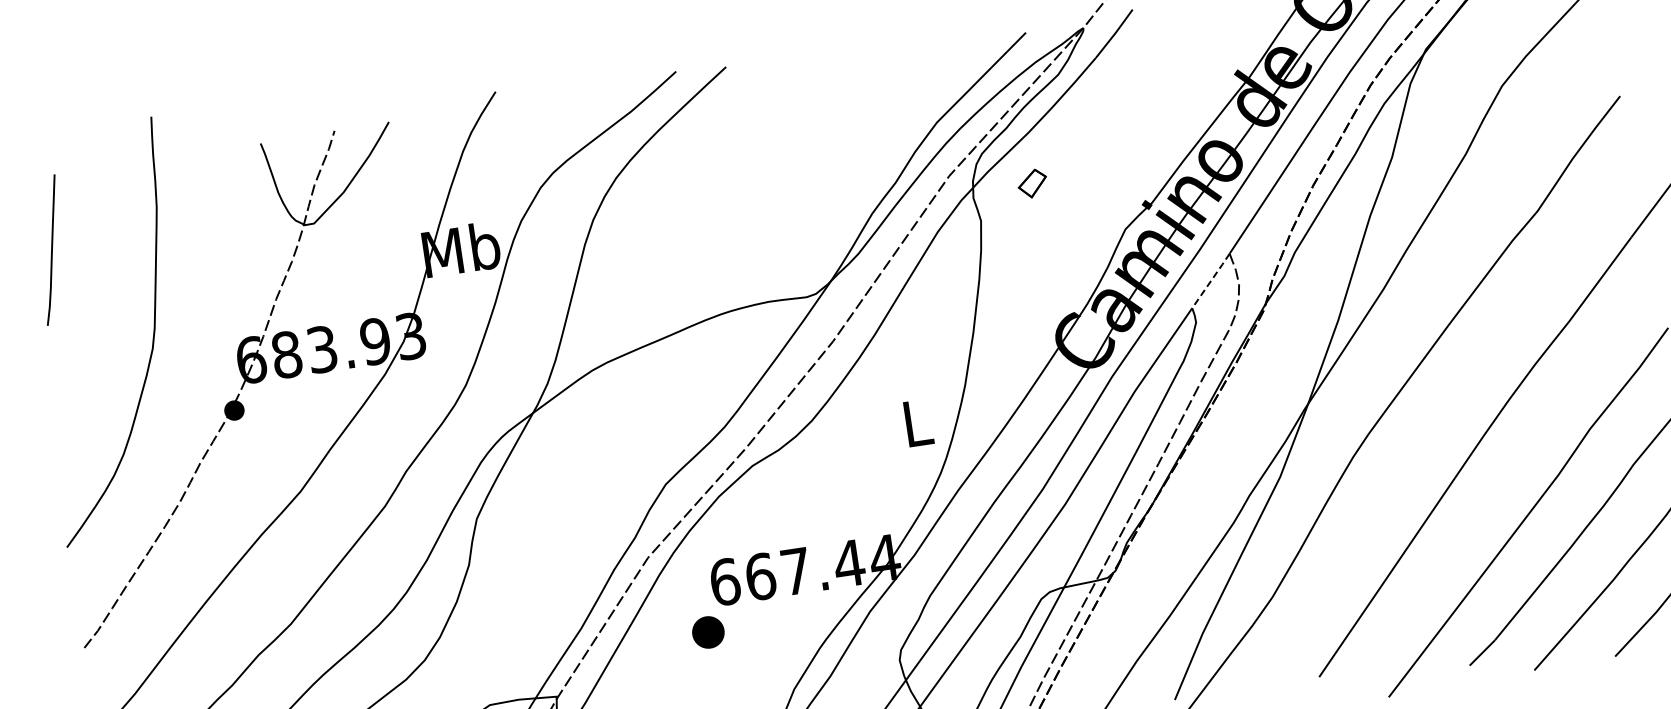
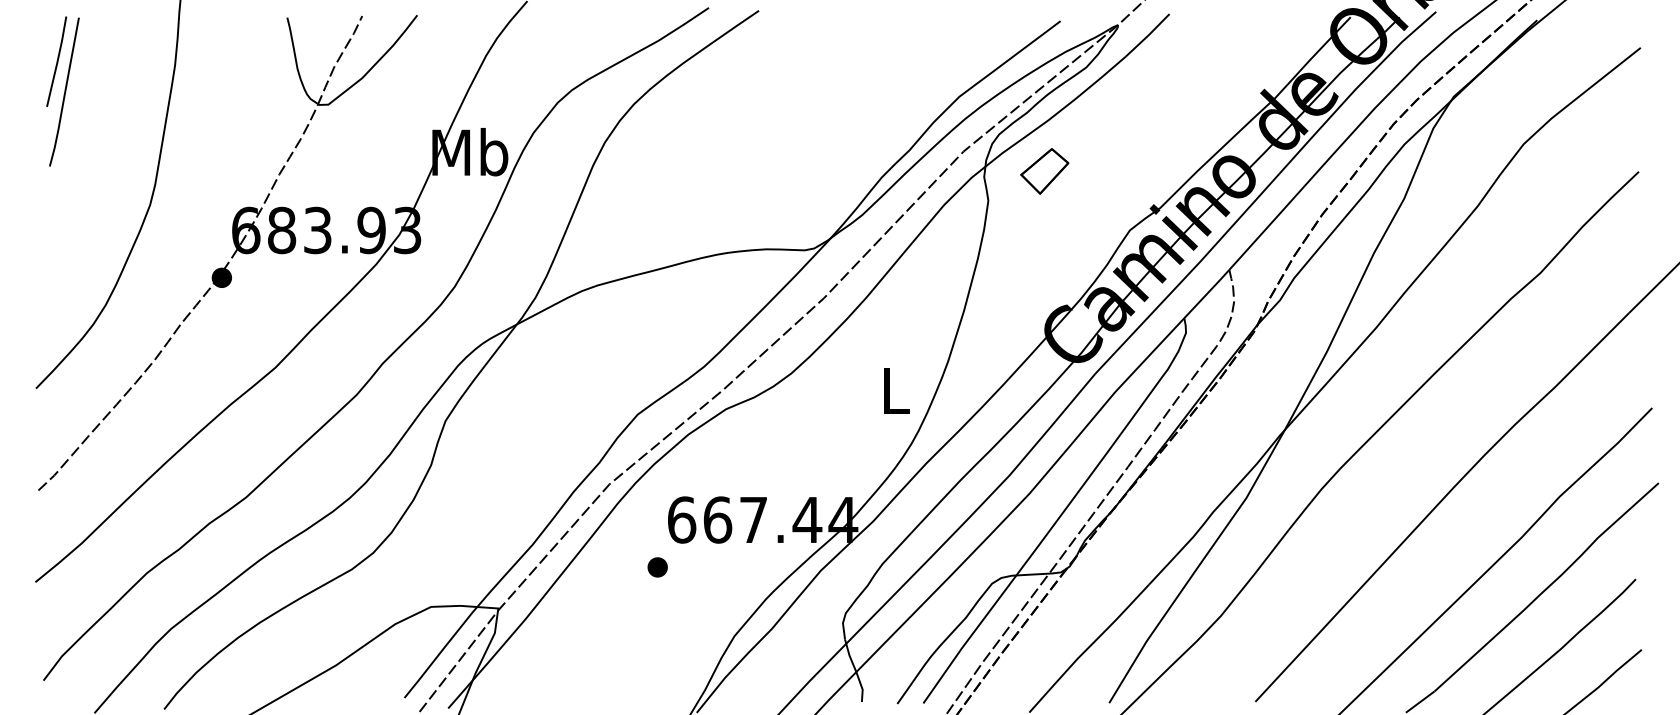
part: (1032, 183) -> (1044, 171), size x1.67
line: (38, 221) -> (56, 61), added
line: (1211, 280) -> (1207, 293), dashed -> solid
part: (708, 632) -> (657, 567), size x0.62

